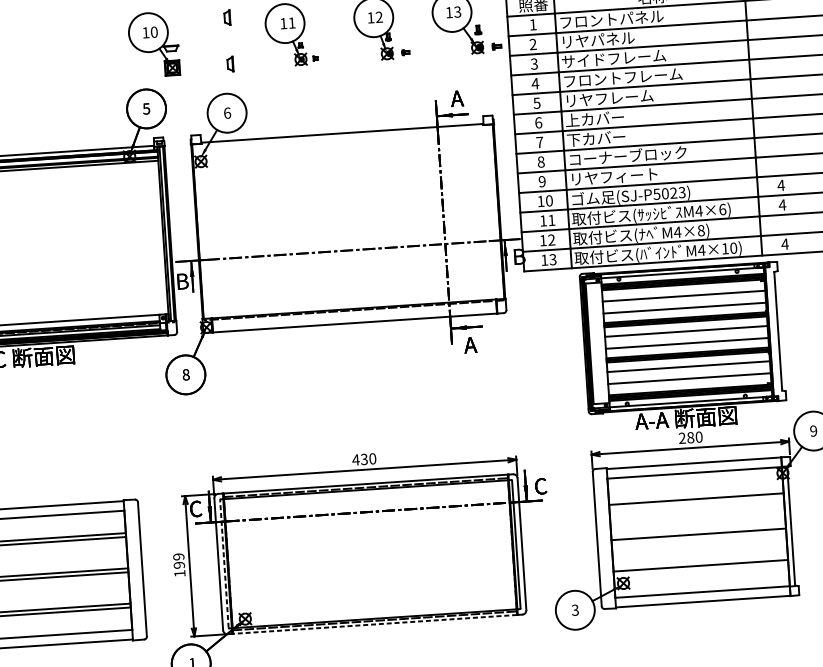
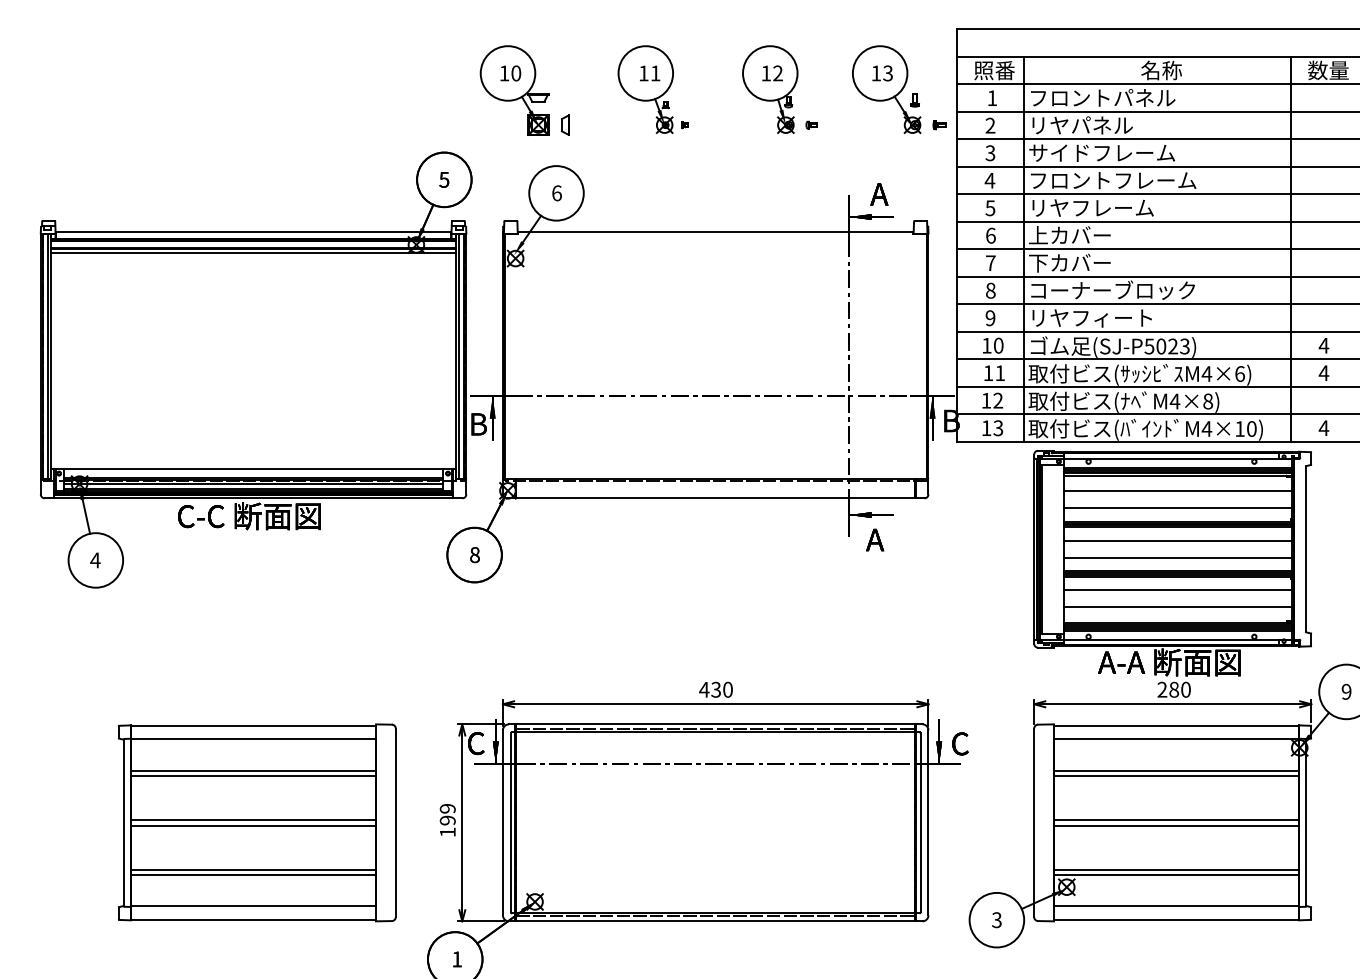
part: (226, 17) -> (564, 59), removed
part: (153, 44) -> (514, 90), moved
line: (695, 495) -> (1175, 770), added
line: (697, 530) -> (1175, 820), added
line: (224, 563) -> (510, 822), dashed -> solid
line: (700, 569) -> (1175, 875), added
line: (374, 624) -> (715, 921), dashed -> solid

